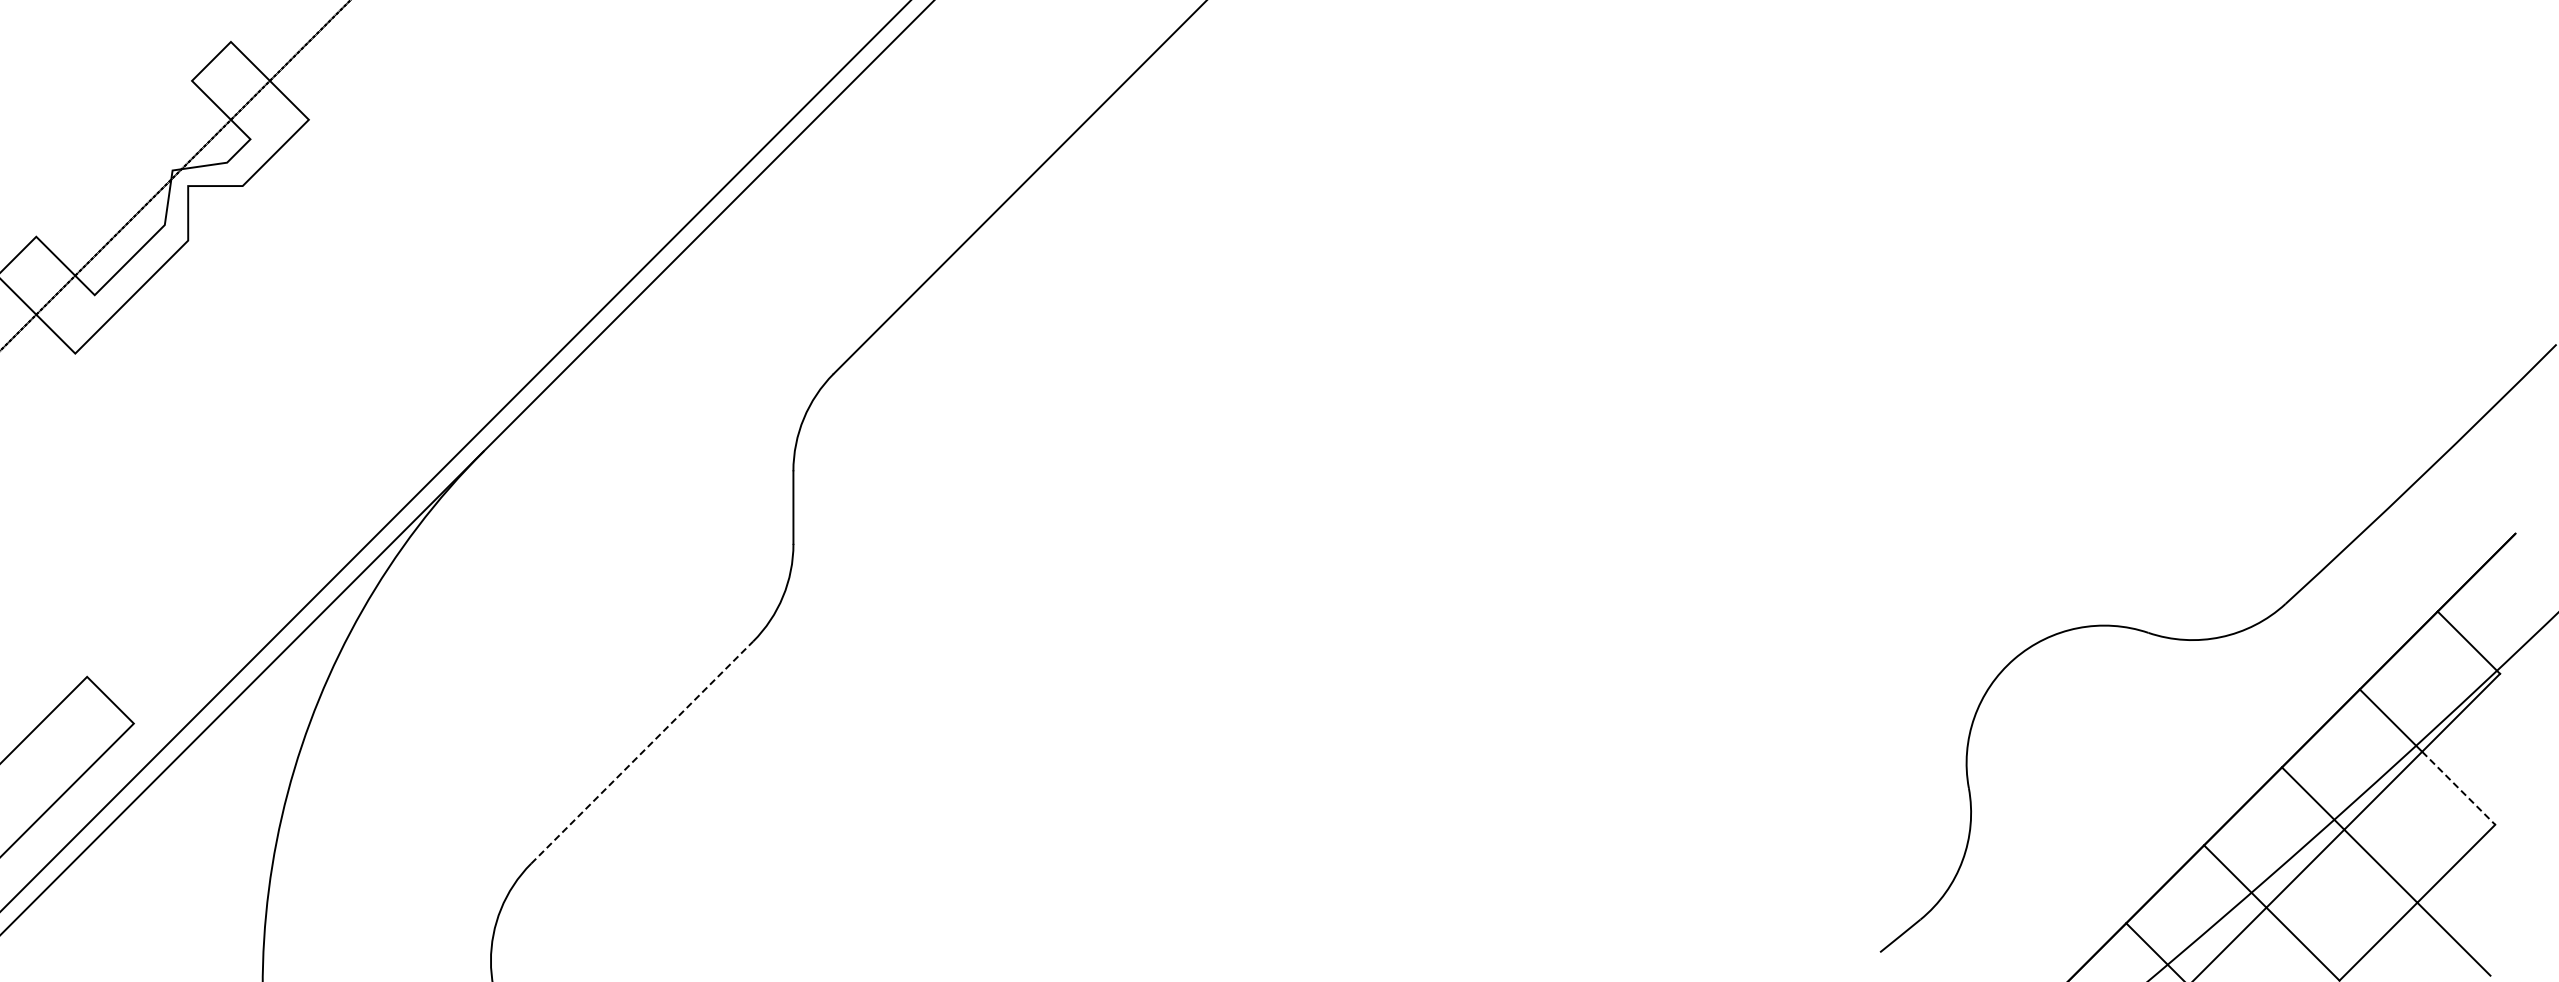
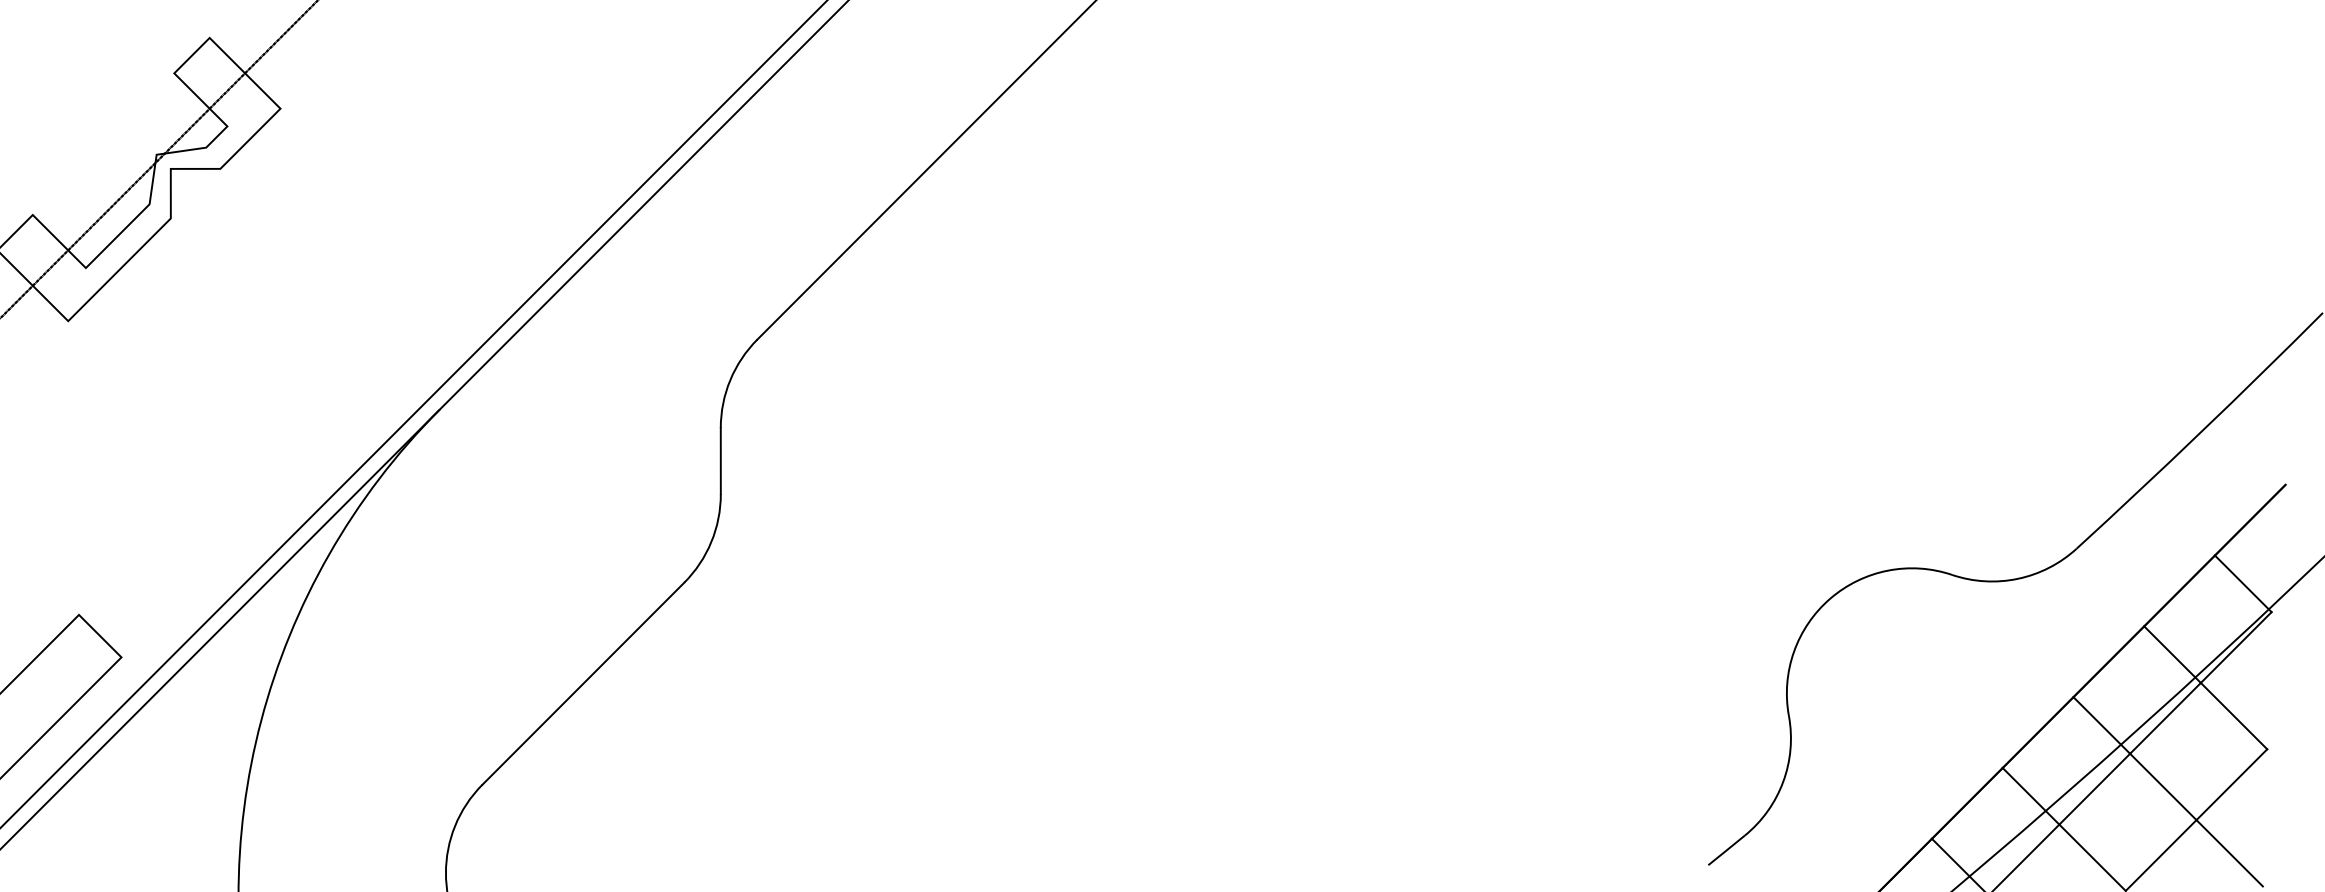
line: (642, 752) -> (583, 683), dashed -> solid
line: (2458, 788) -> (2233, 716), dashed -> solid

